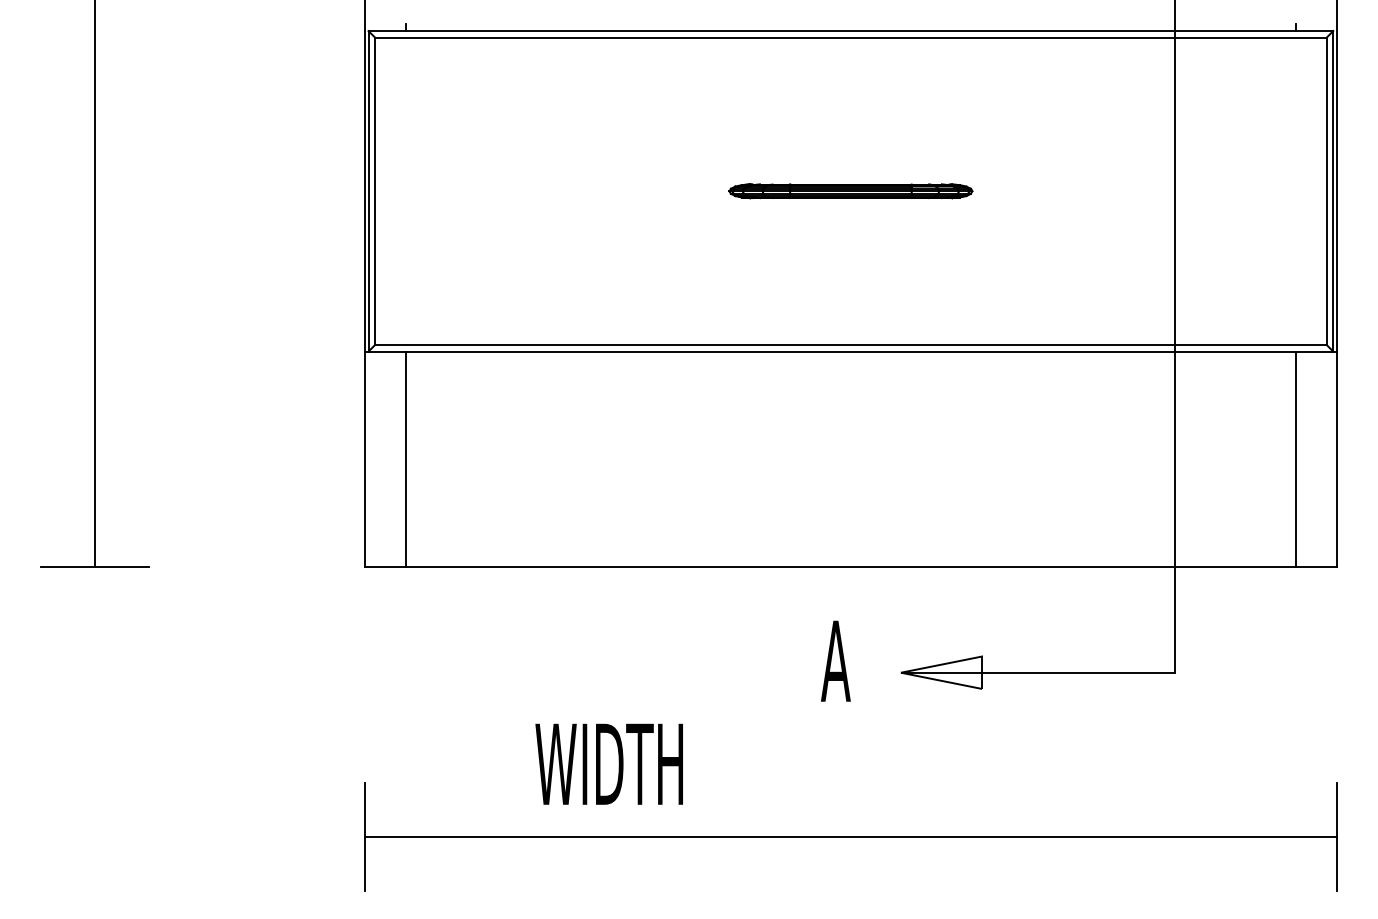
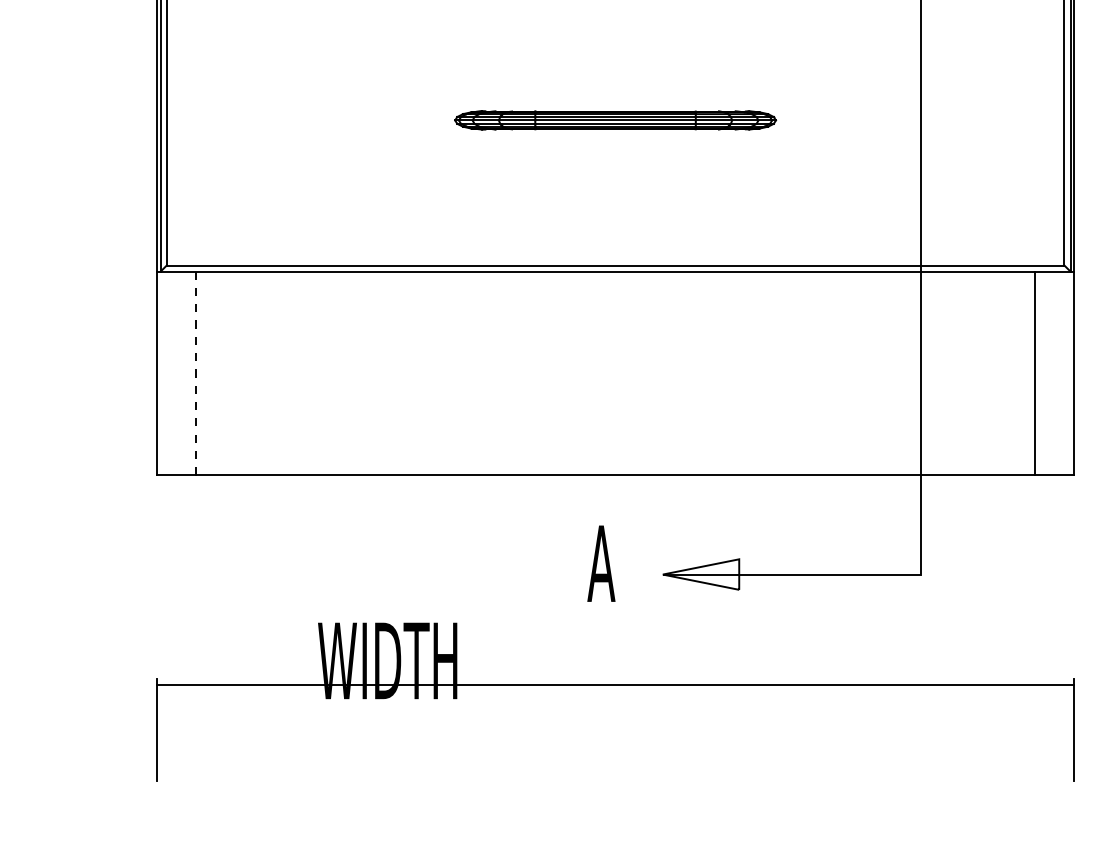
part: (850, 191) -> (615, 120), size x1.4
line: (406, 459) -> (196, 373), solid -> dashed
line: (850, 837) -> (615, 684), moved

